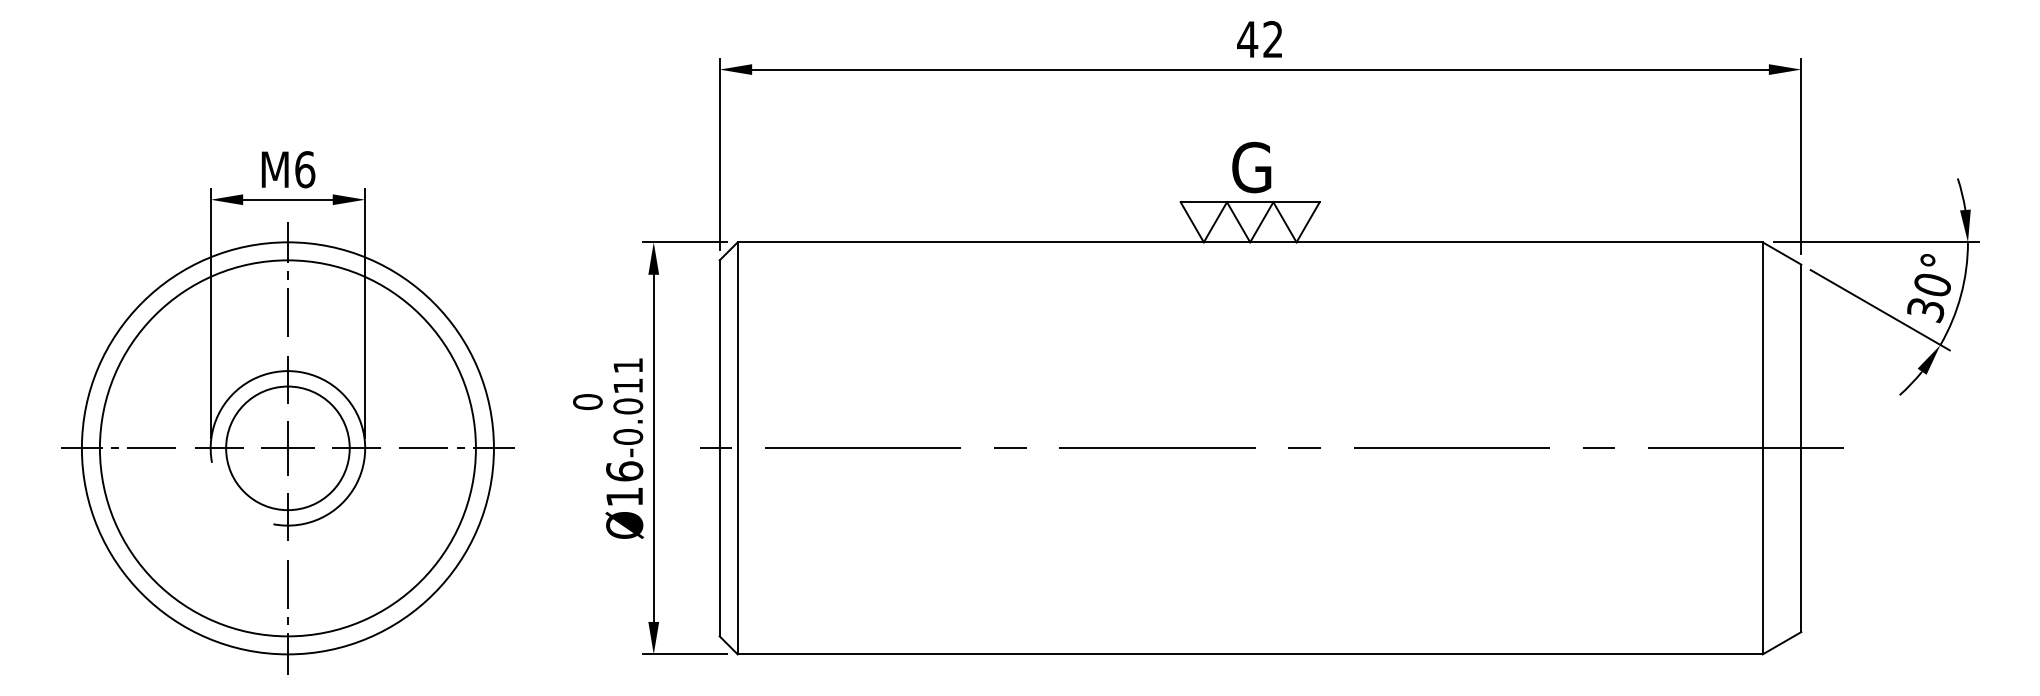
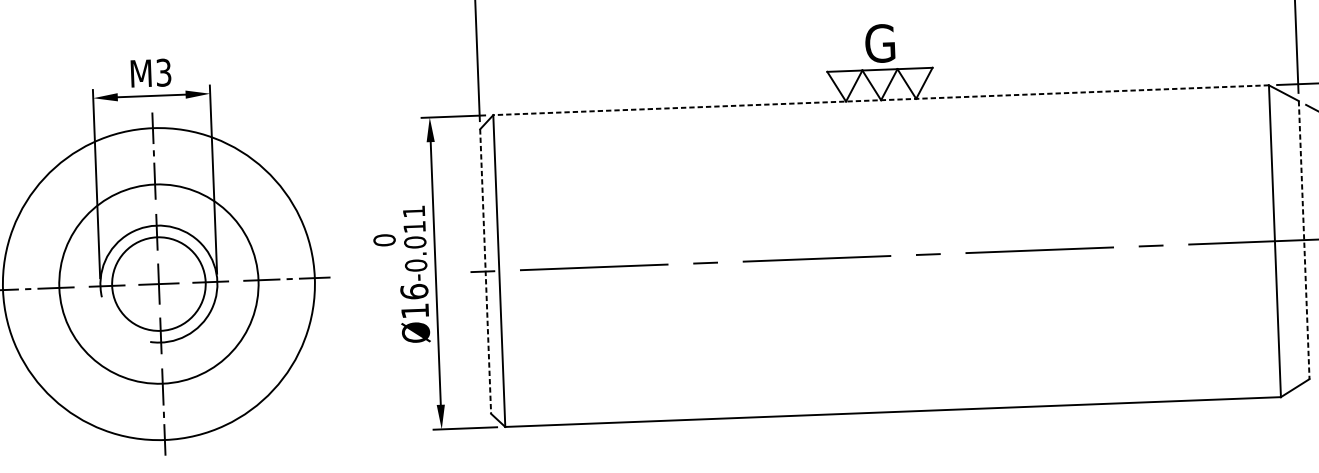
text: (305, 169) -> (164, 72), M6 -> M3
line: (1249, 242) -> (880, 100), solid -> dashed
circle: (287, 448) -> (158, 284), size x0.7
line: (719, 448) -> (485, 271), solid -> dashed
line: (1801, 448) -> (1304, 240), solid -> dashed

